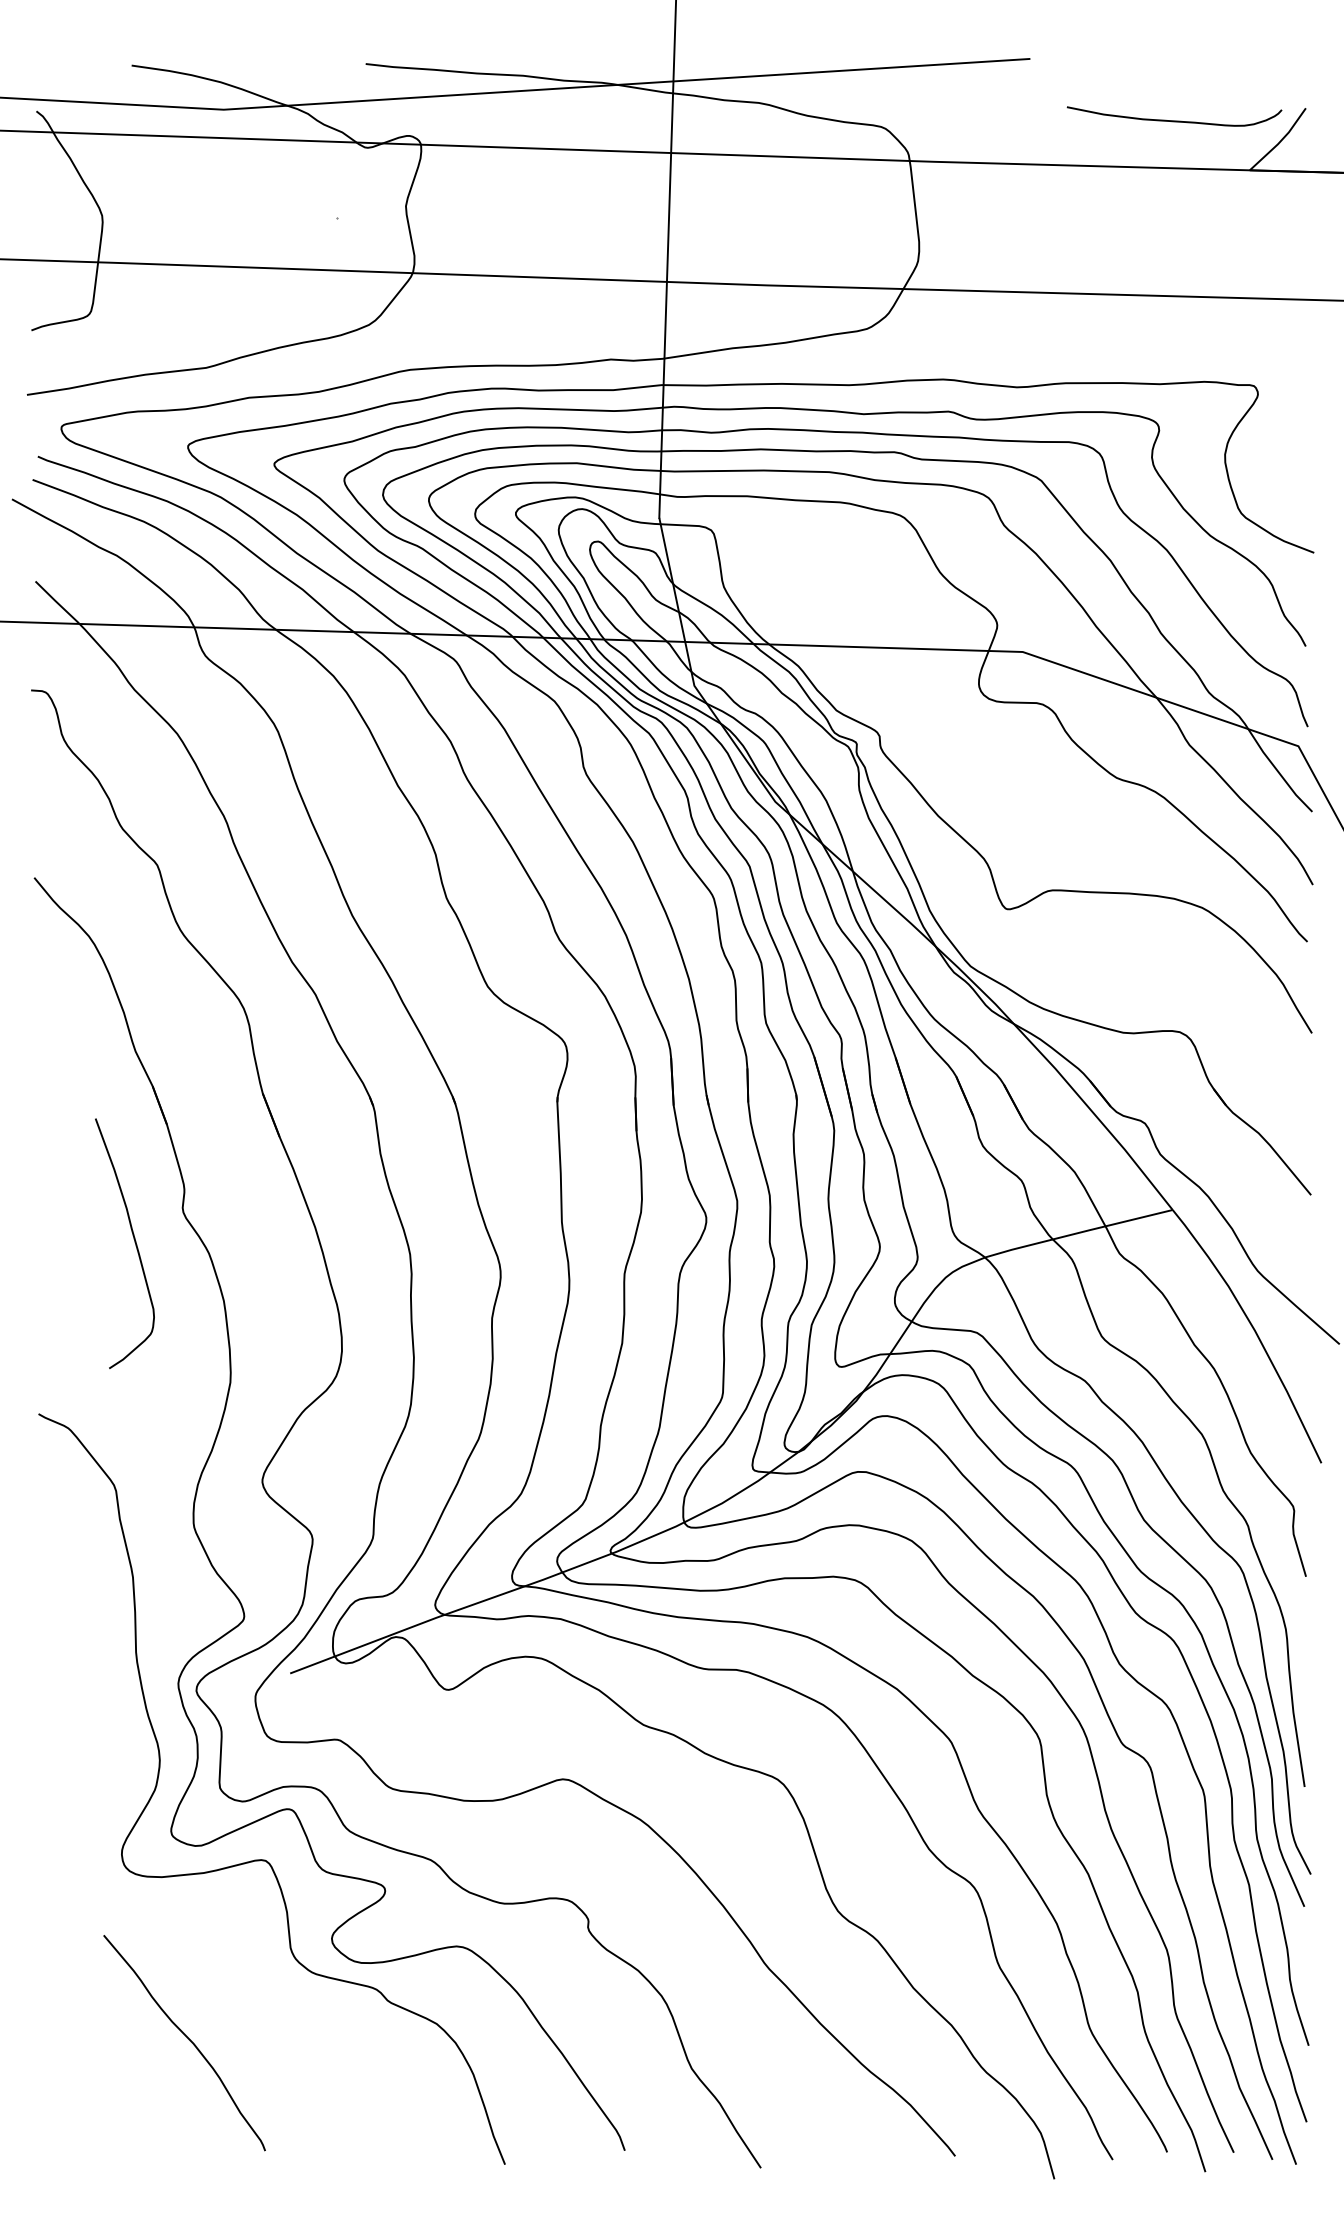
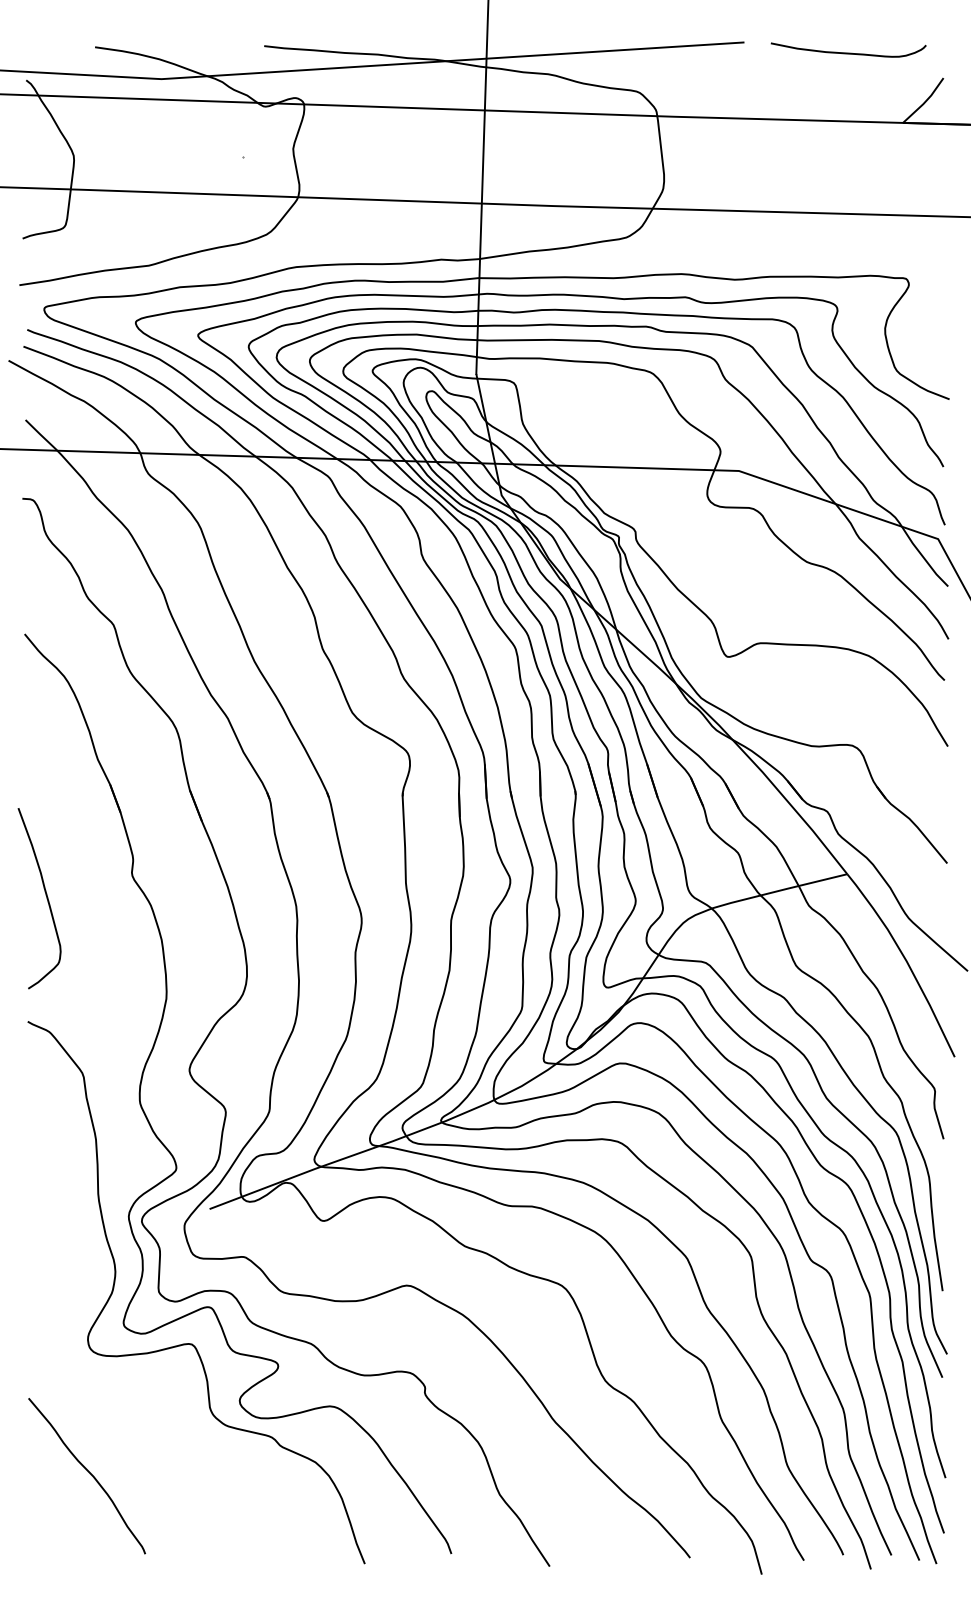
curve: (1174, 120) -> (848, 52), moved
curve: (133, 1239) -> (45, 895), moved
curve: (188, 2039) -> (89, 1473), moved

